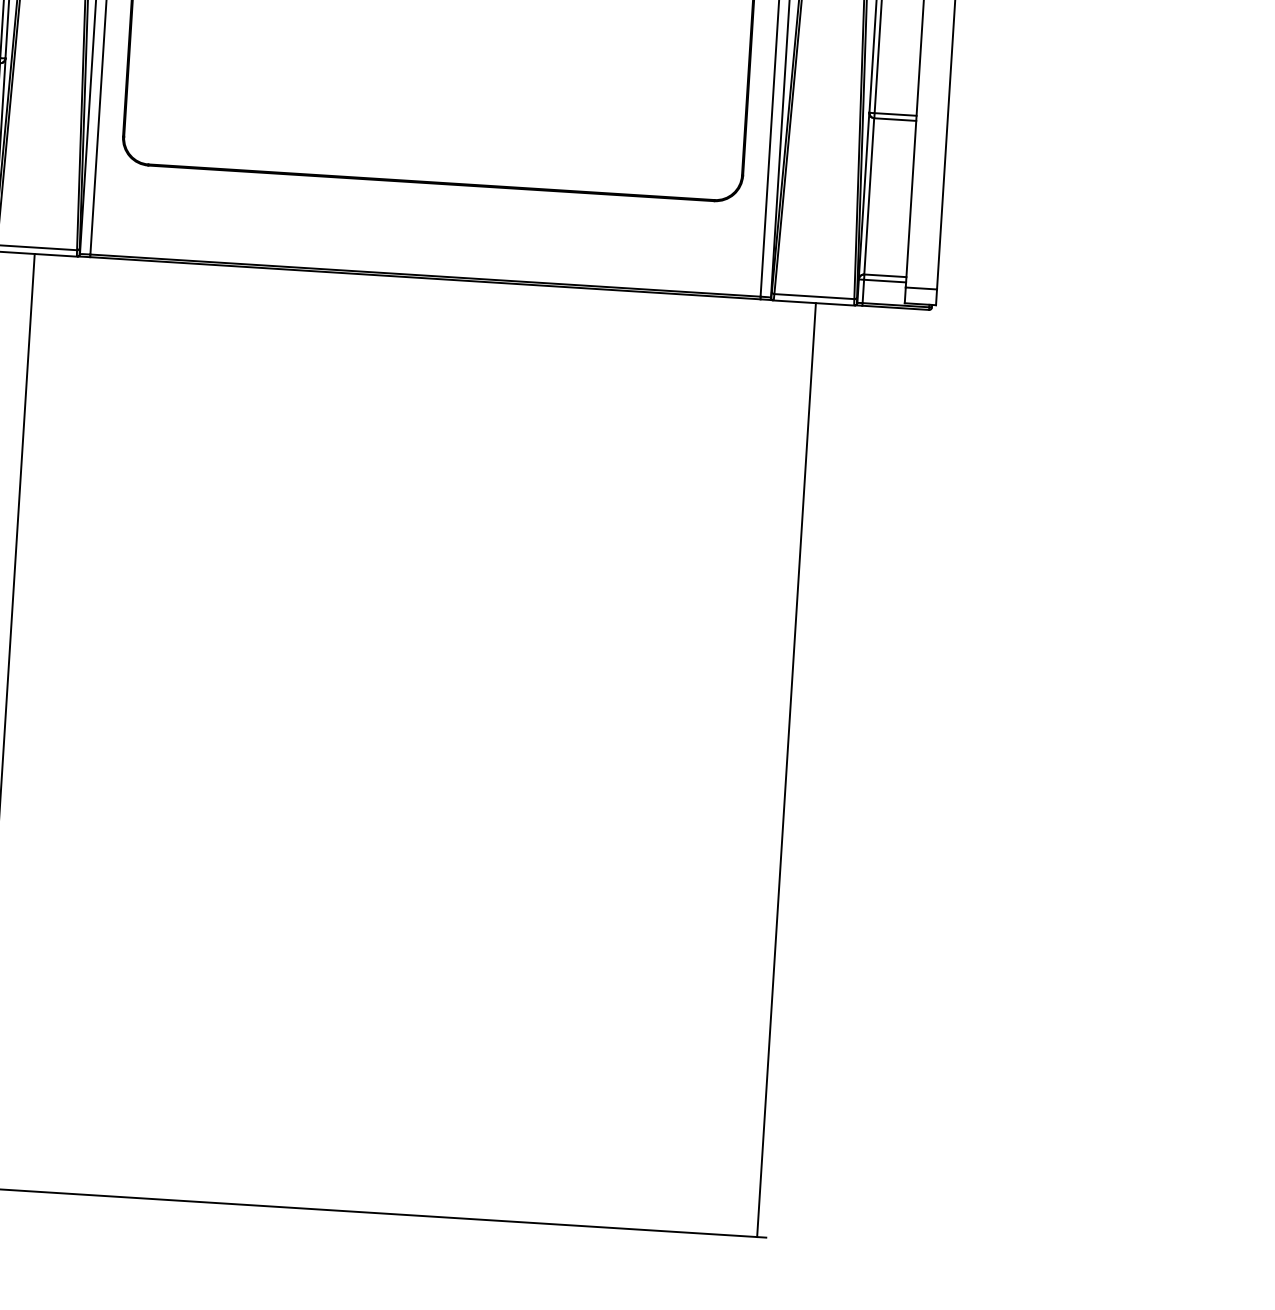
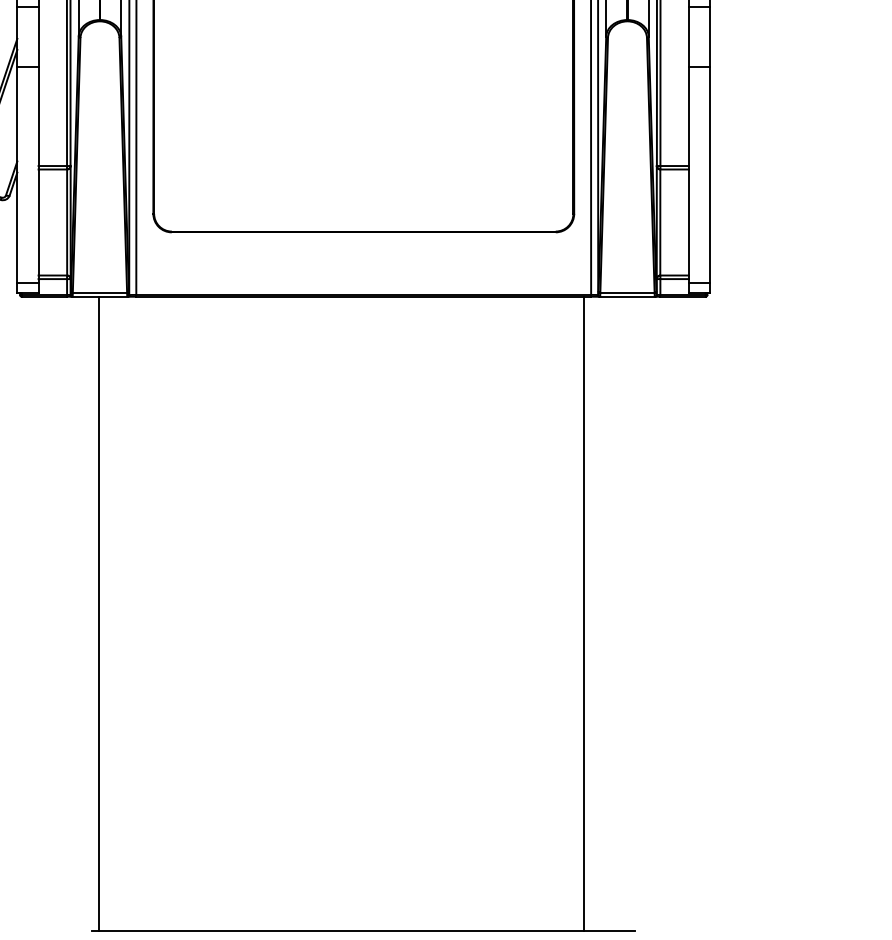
line: (786, 769) -> (583, 613), moved

